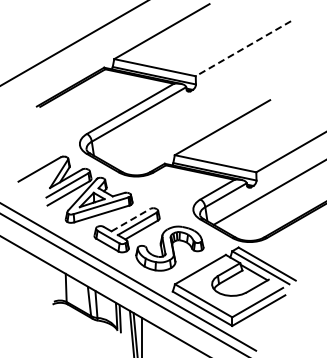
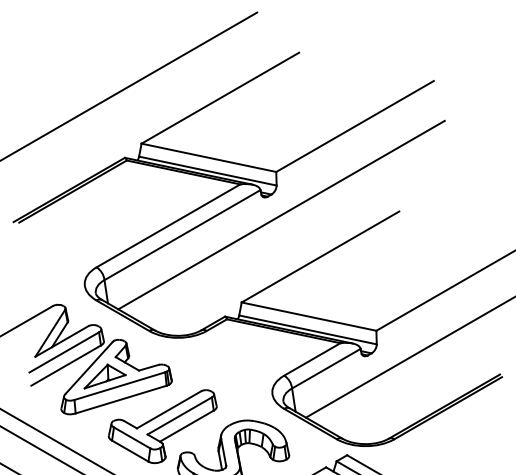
line: (242, 48) -> (353, 126), dashed -> solid
line: (198, 102) -> (280, 215), added
line: (131, 219) -> (170, 408), dashed -> solid

